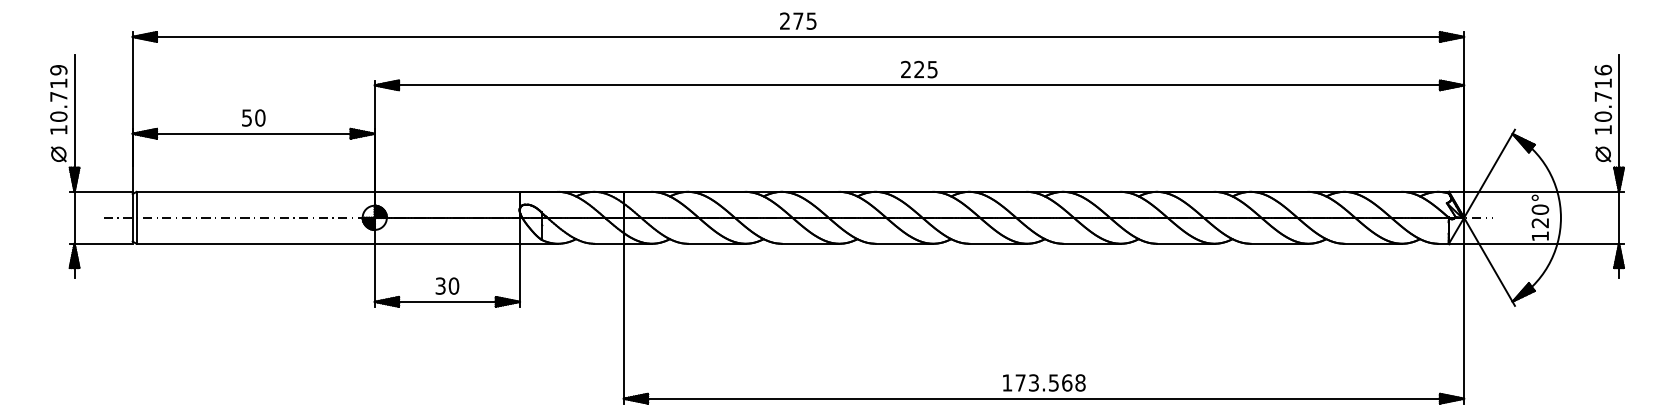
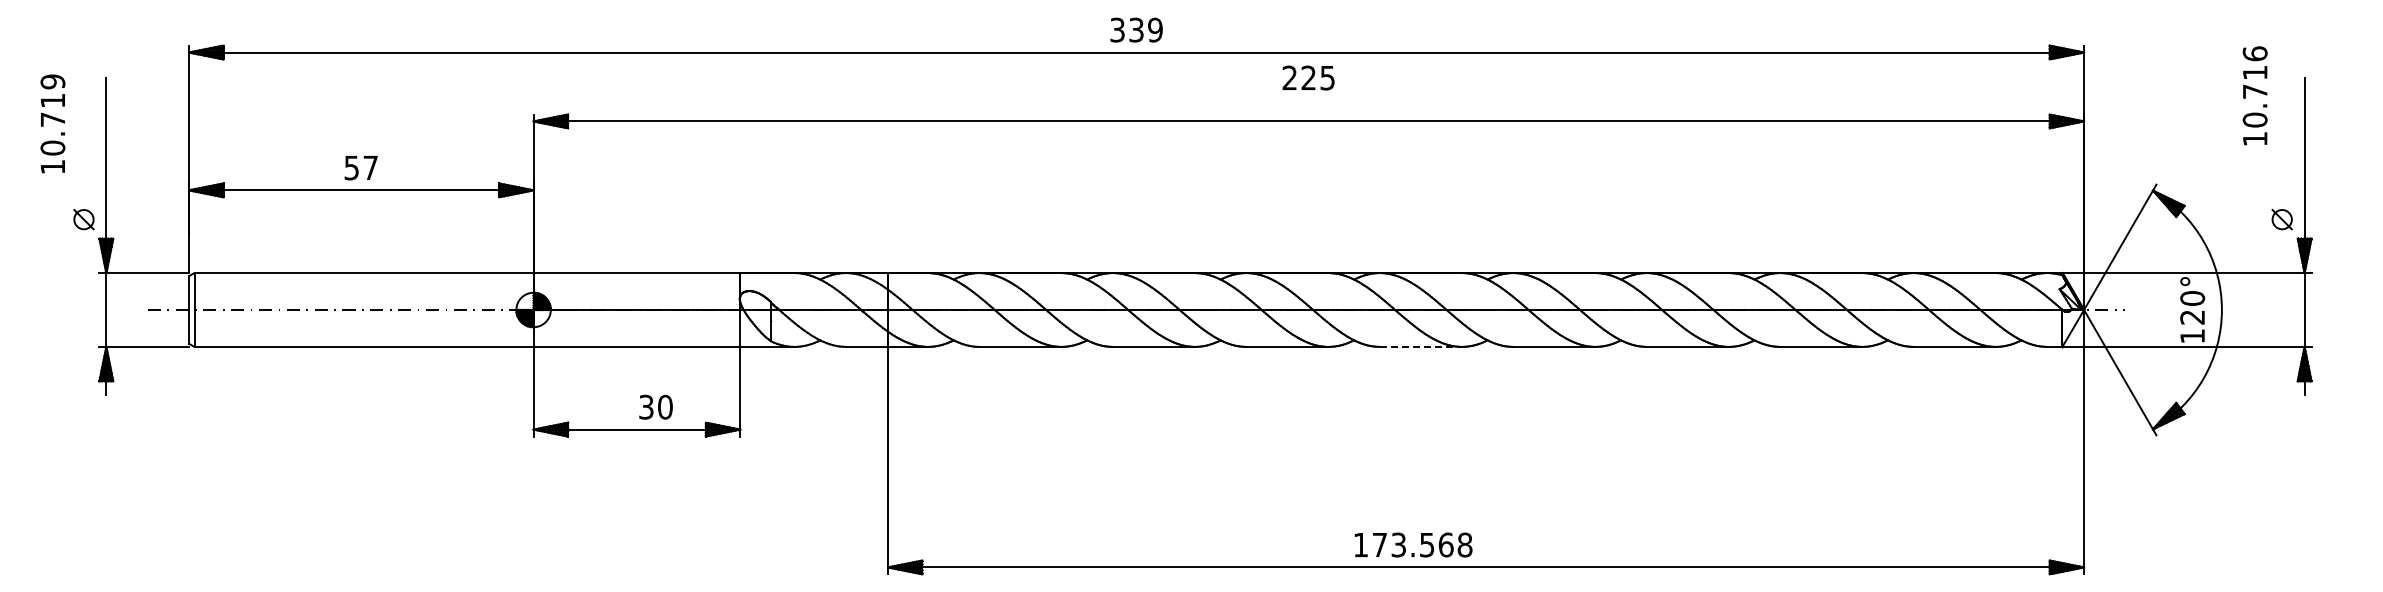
text: (798, 20) -> (1136, 29), 275 -> 339
text: (919, 69) -> (1308, 77), moved
text: (58, 99) -> (52, 123), moved
text: (1602, 99) -> (2254, 95), moved
text: (260, 117) -> (370, 167), 50 -> 57
line: (998, 243) -> (1421, 346), solid -> dashed
text: (447, 285) -> (655, 406), moved
text: (1044, 382) -> (1413, 544), moved

